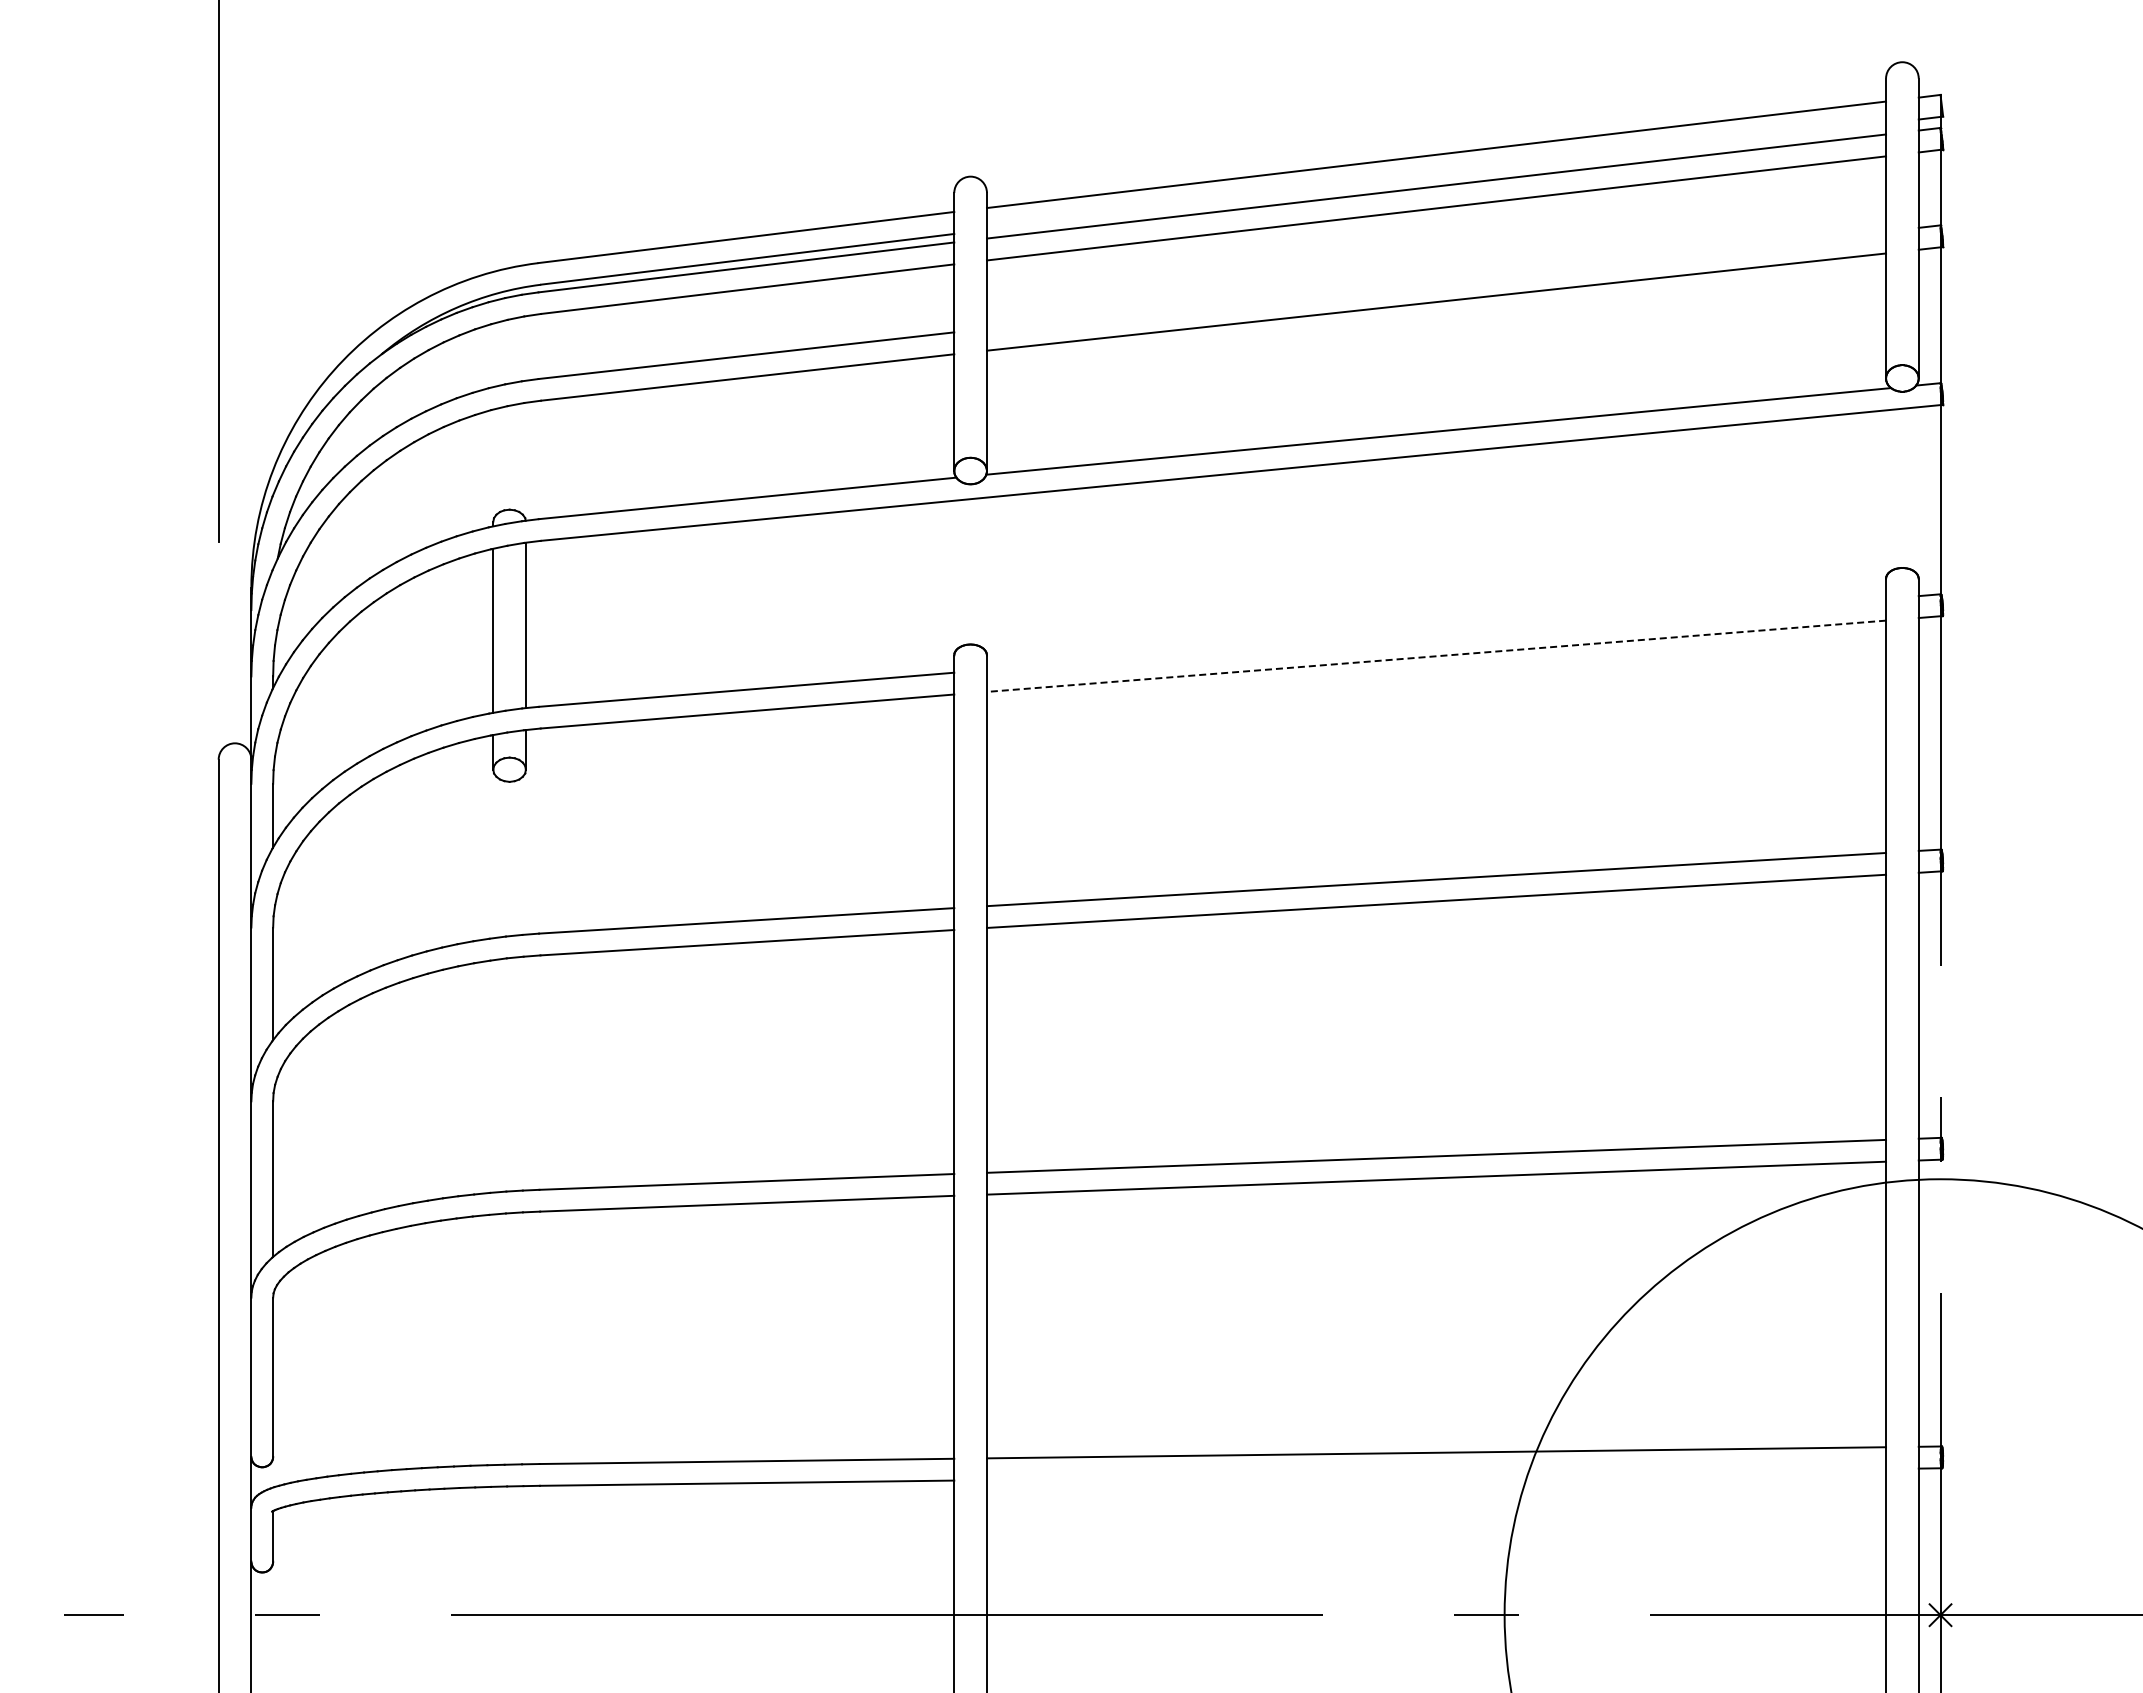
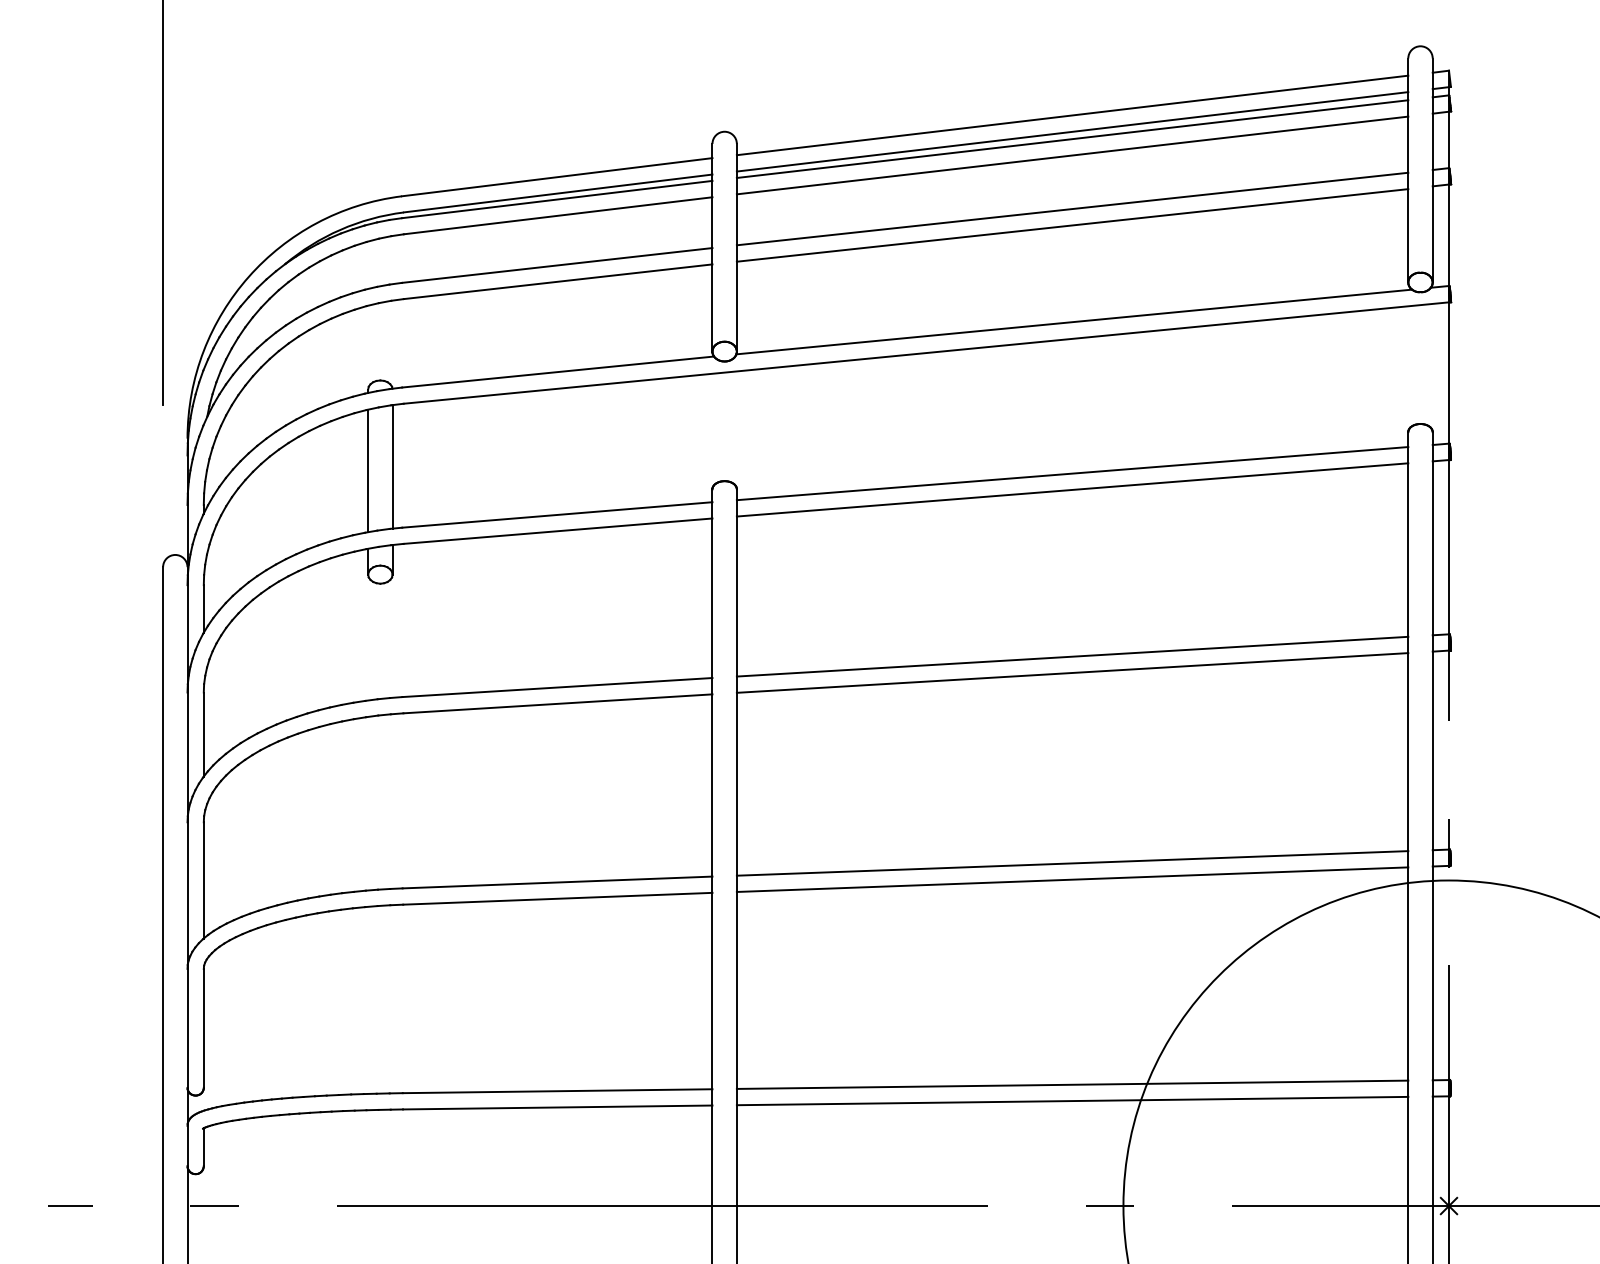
line: (1436, 176) -> (1072, 131), added
line: (1436, 279) -> (1072, 208), added
line: (1436, 634) -> (1072, 473), added
line: (1436, 656) -> (1072, 490), dashed -> solid
line: (1436, 1474) -> (1072, 1100), added

